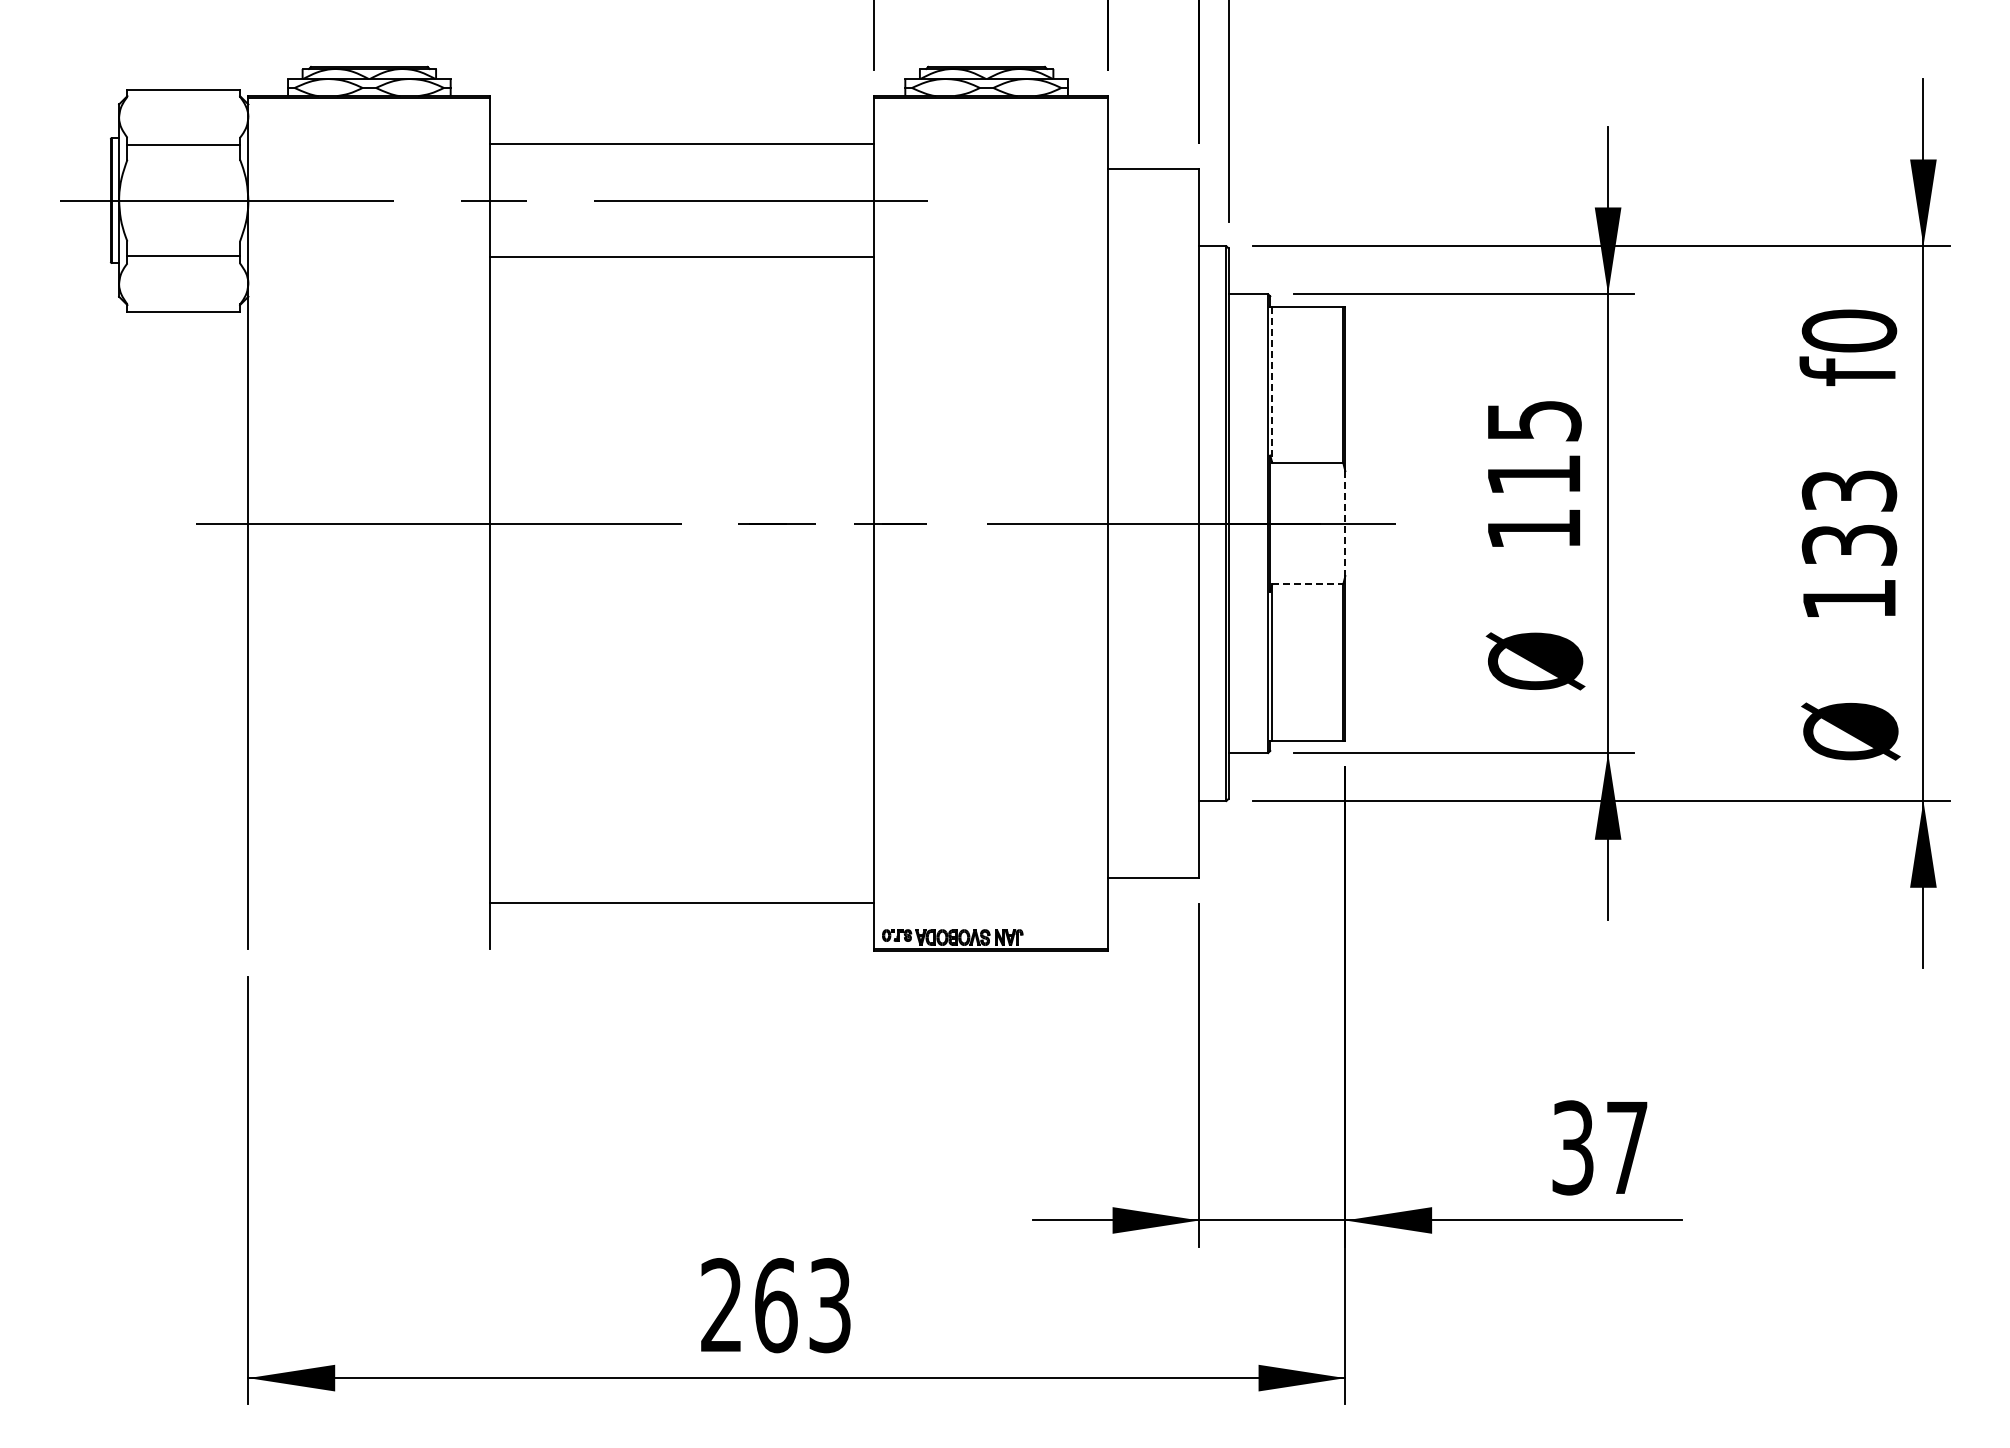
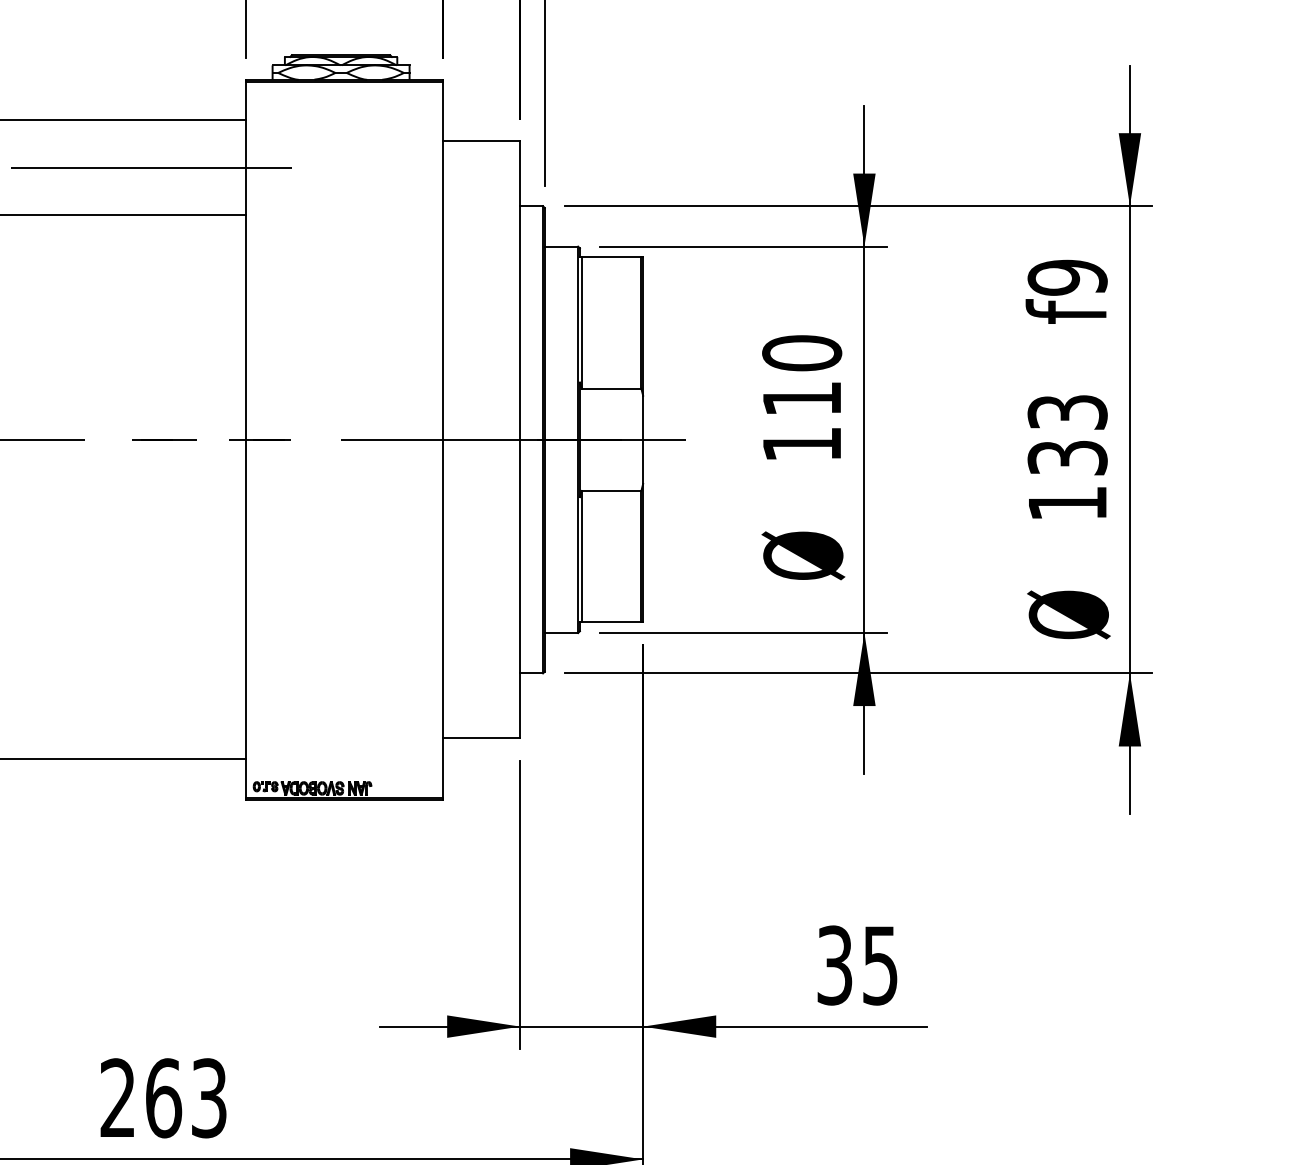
text: (1849, 330) -> (1067, 277), f0 -> f9
line: (1272, 385) -> (581, 323), dashed -> solid
text: (1533, 420) -> (801, 352), 115 -> 110
line: (1345, 524) -> (643, 440), dashed -> solid
line: (1308, 584) -> (612, 491), dashed -> solid
text: (1626, 1148) -> (879, 966), 37 -> 35

